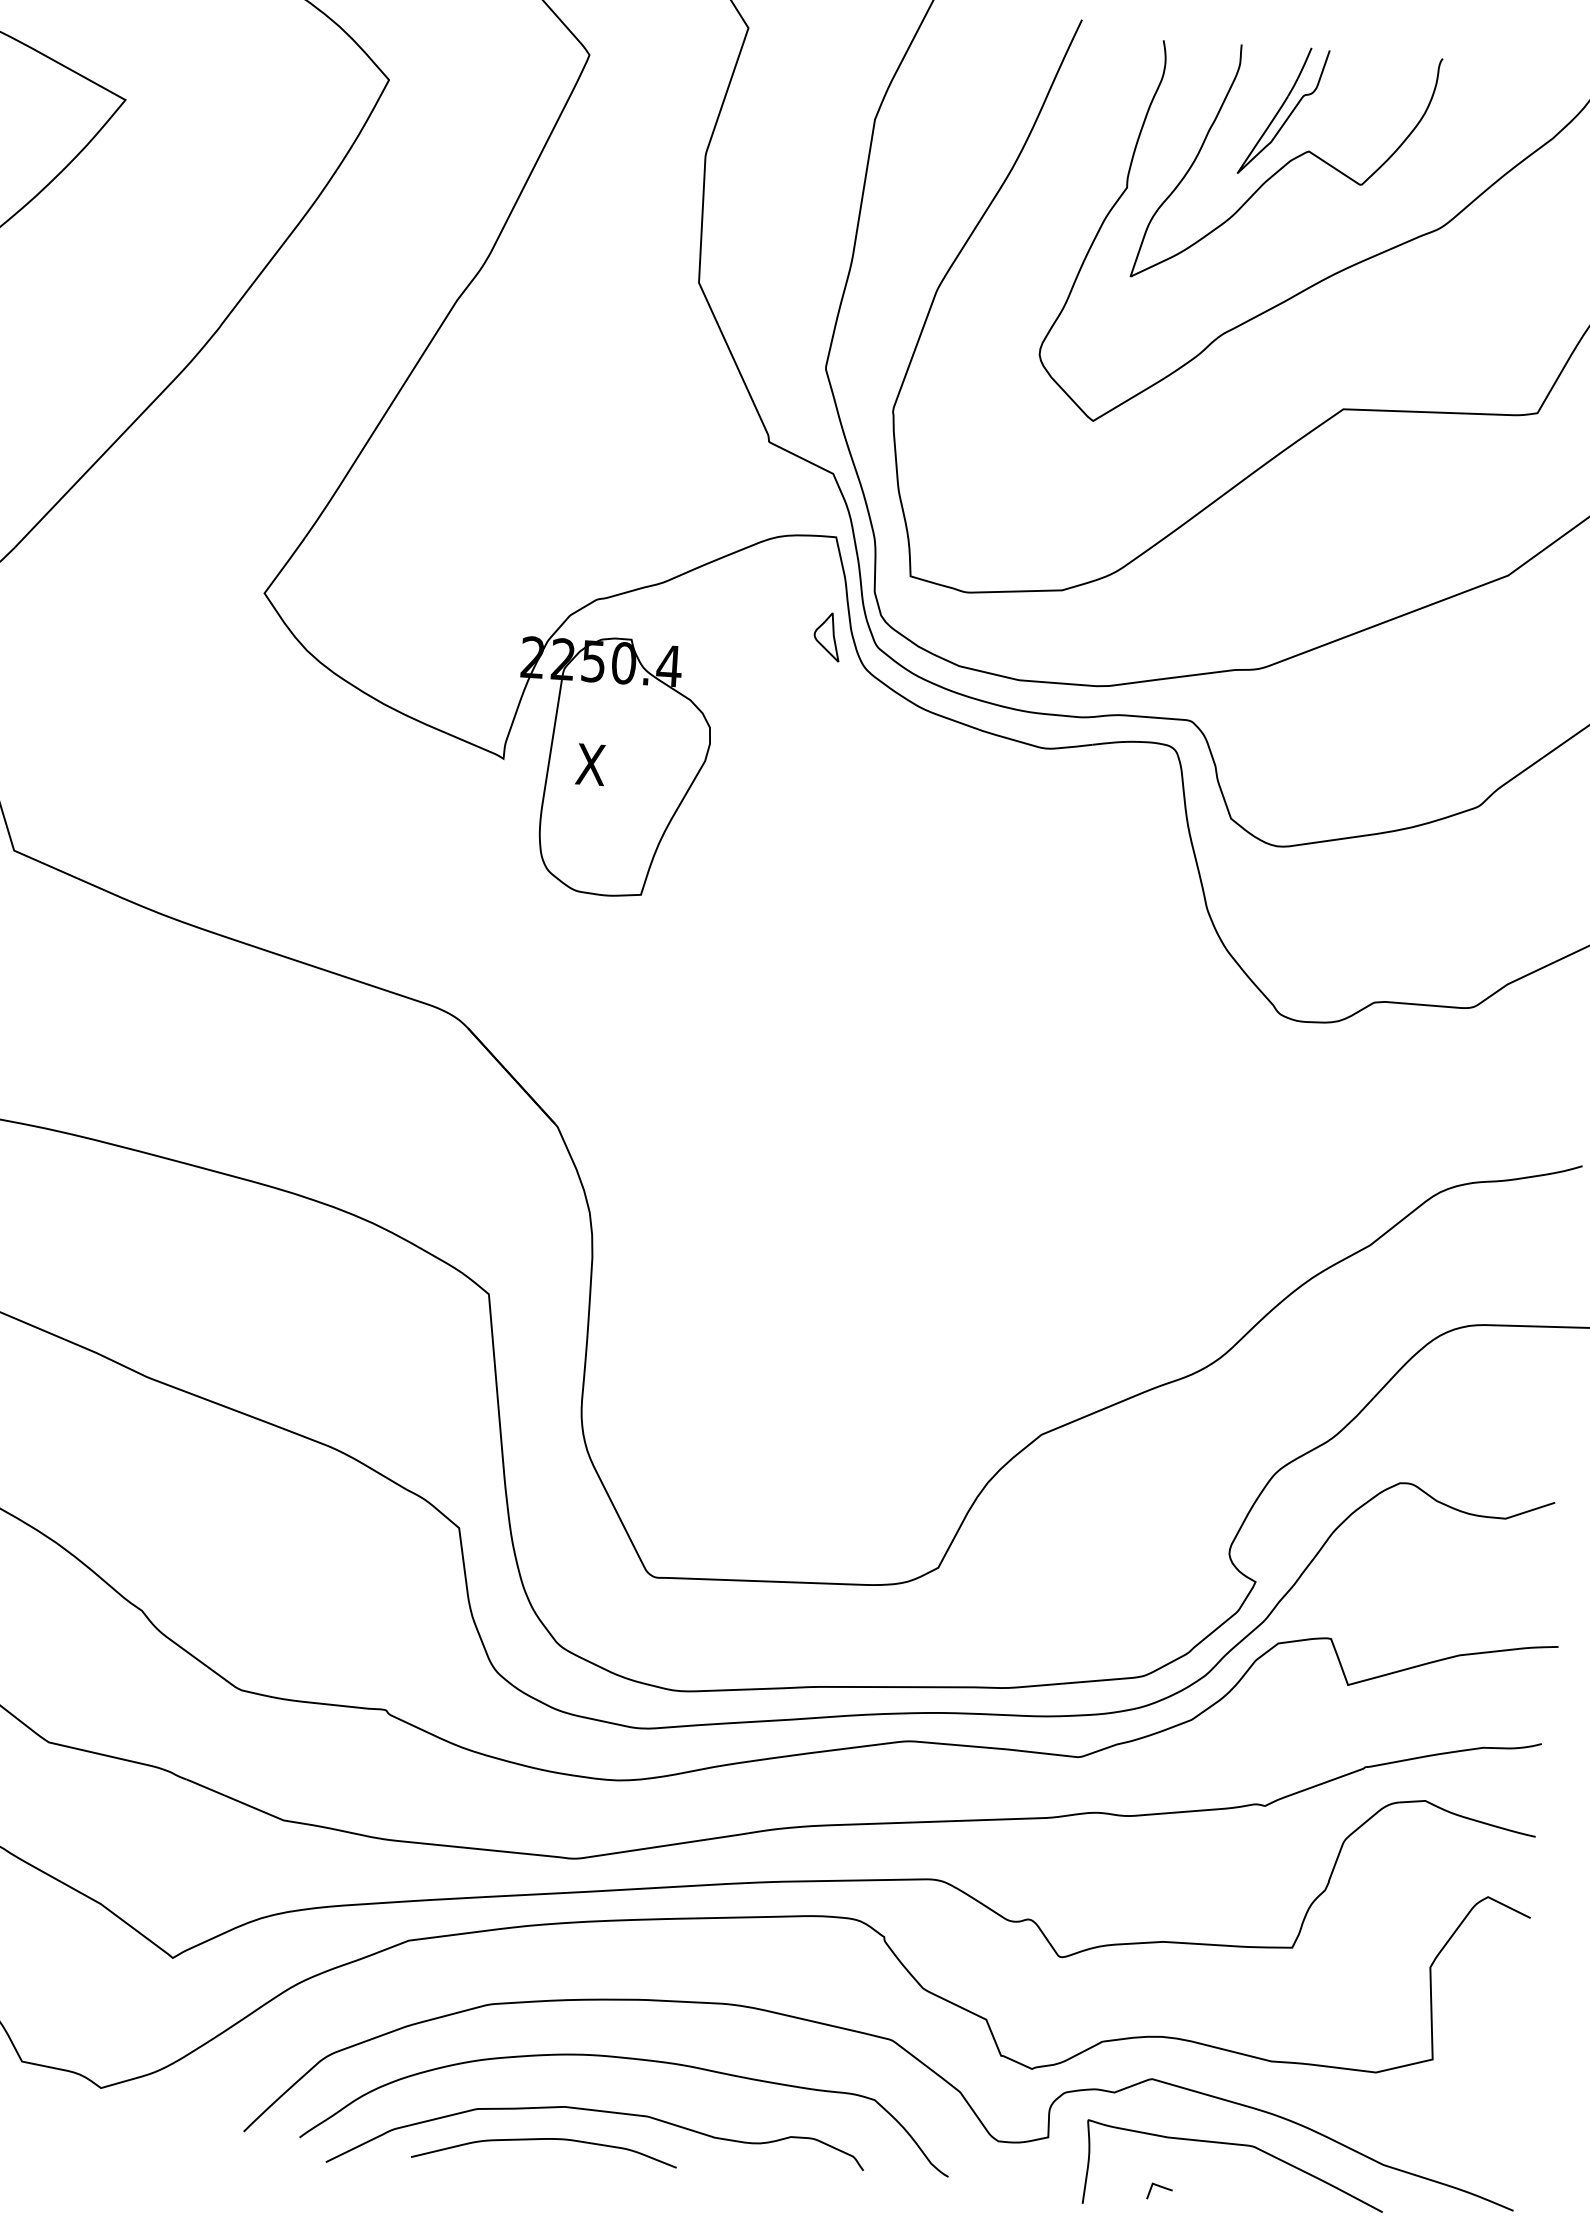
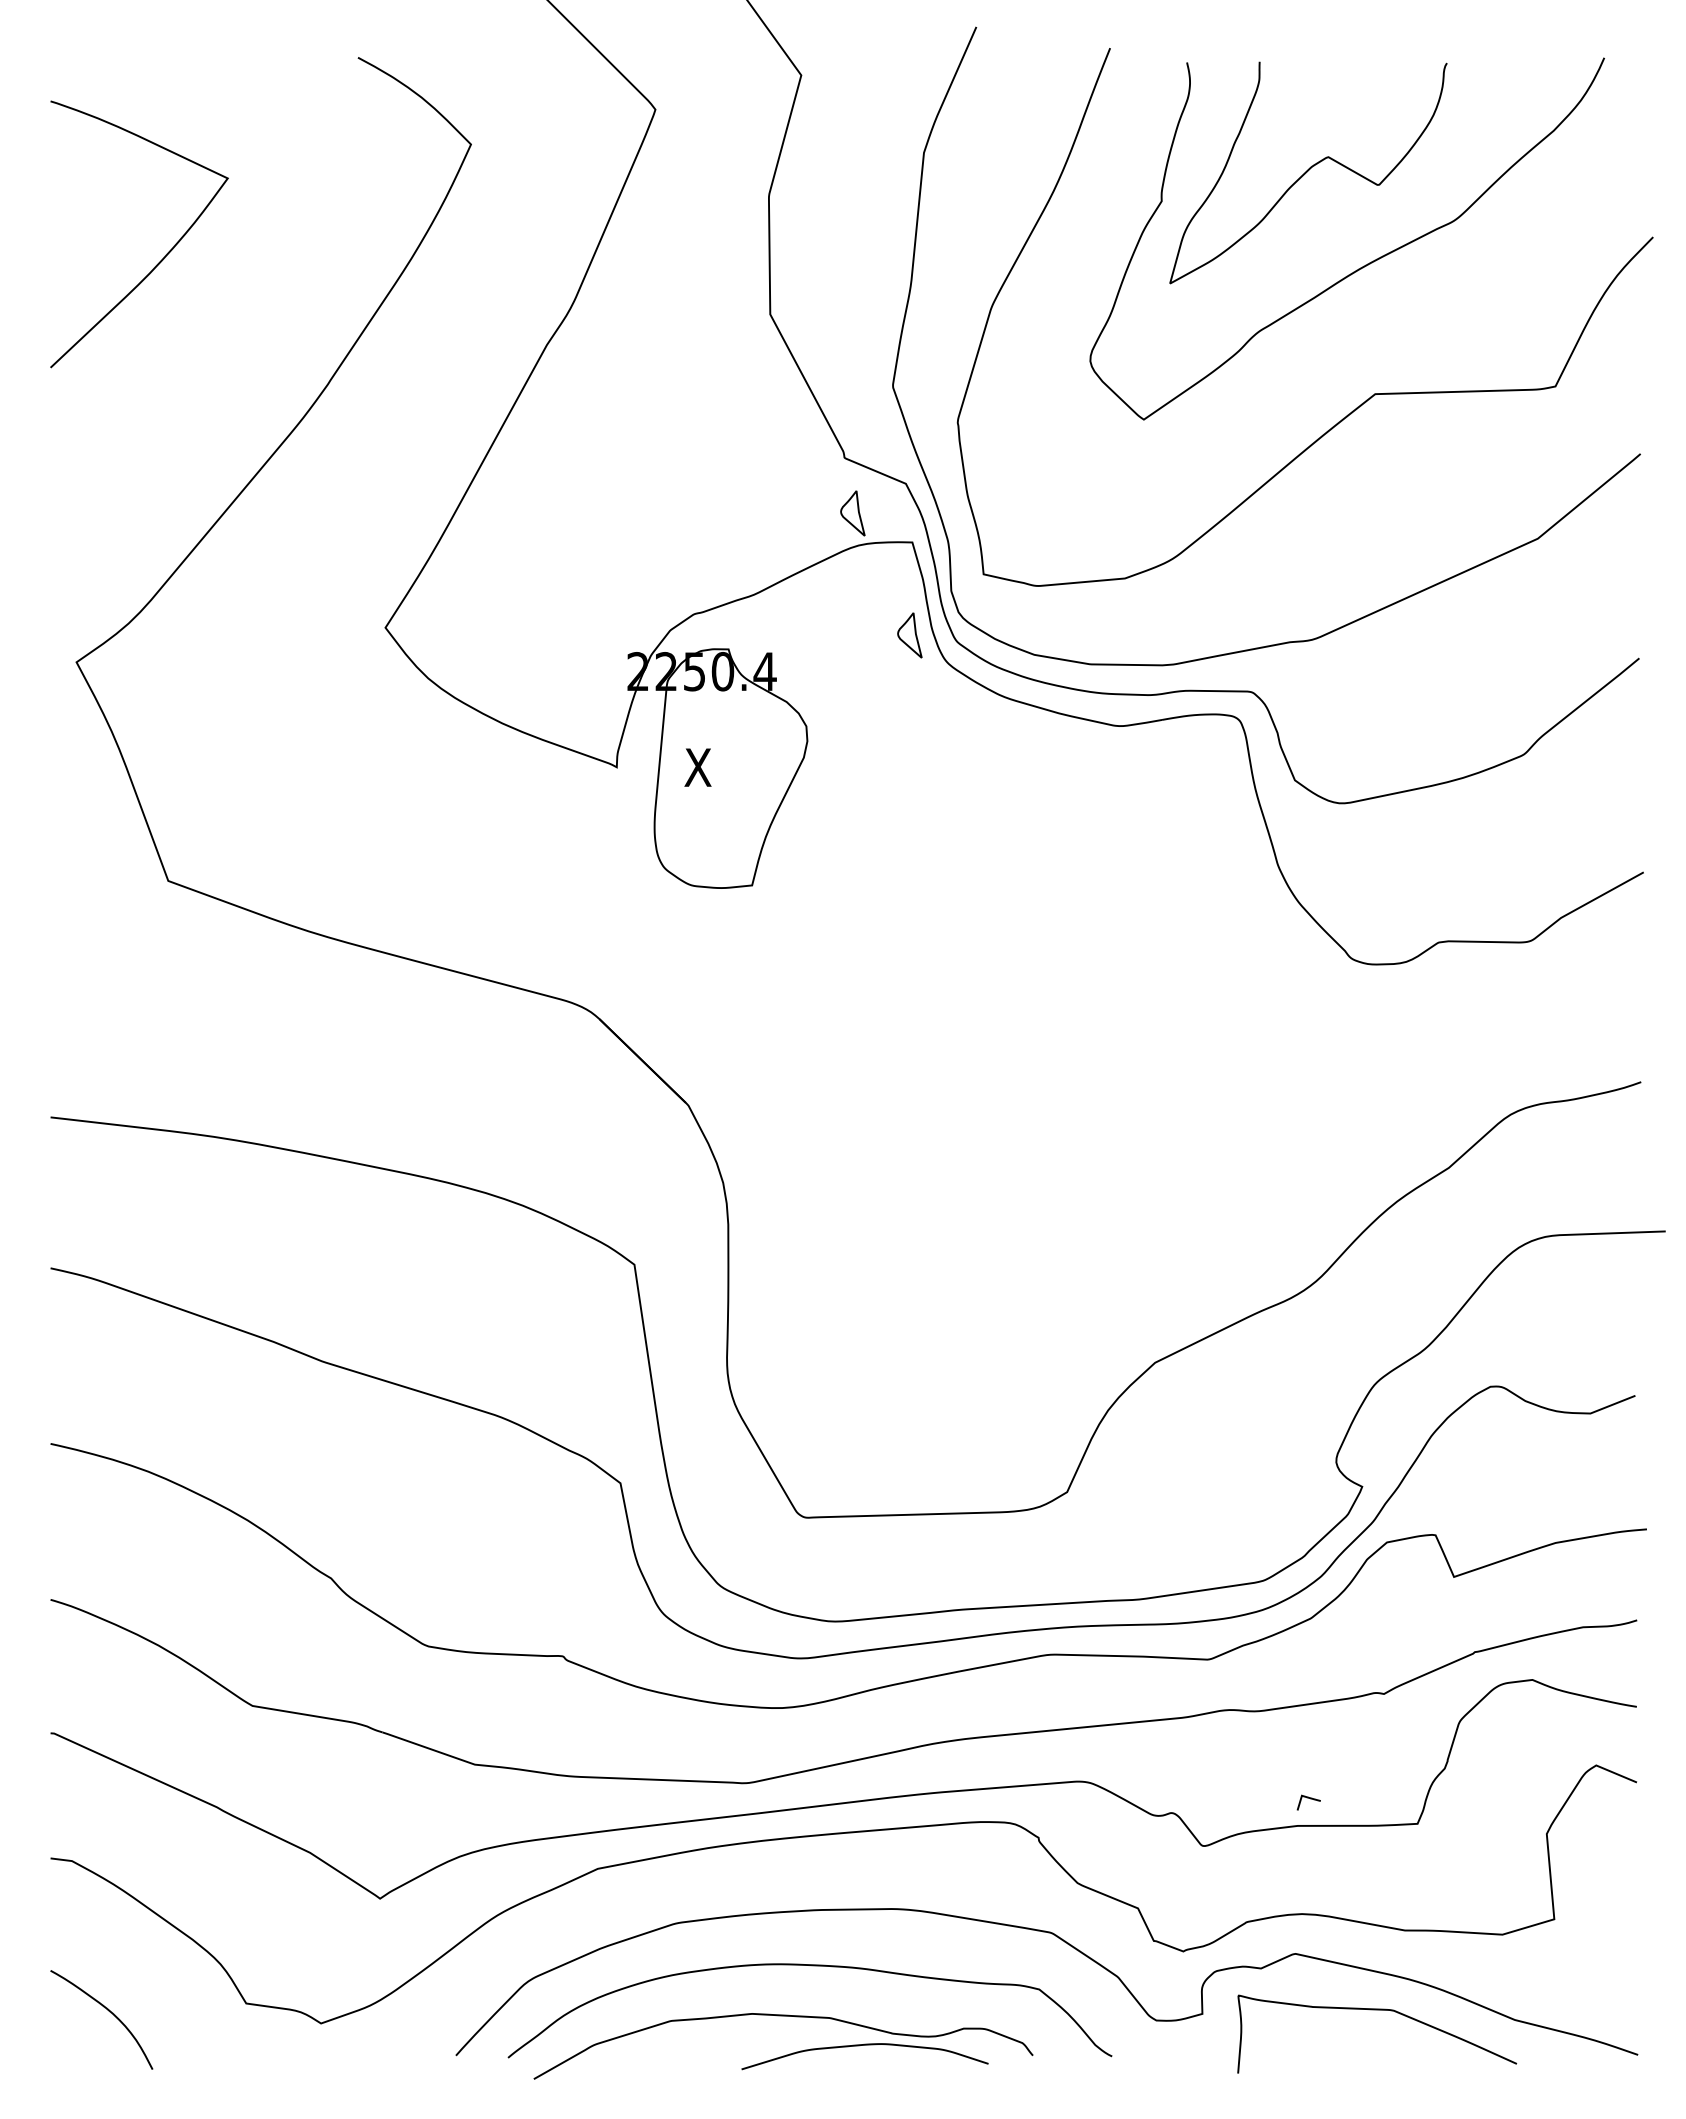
part: (1283, 111) -> (1302, 121), removed
part: (773, 502) -> (852, 513), added
curve: (544, 2139) -> (864, 2045), moved
curve: (1161, 2188) -> (1310, 1799), moved

